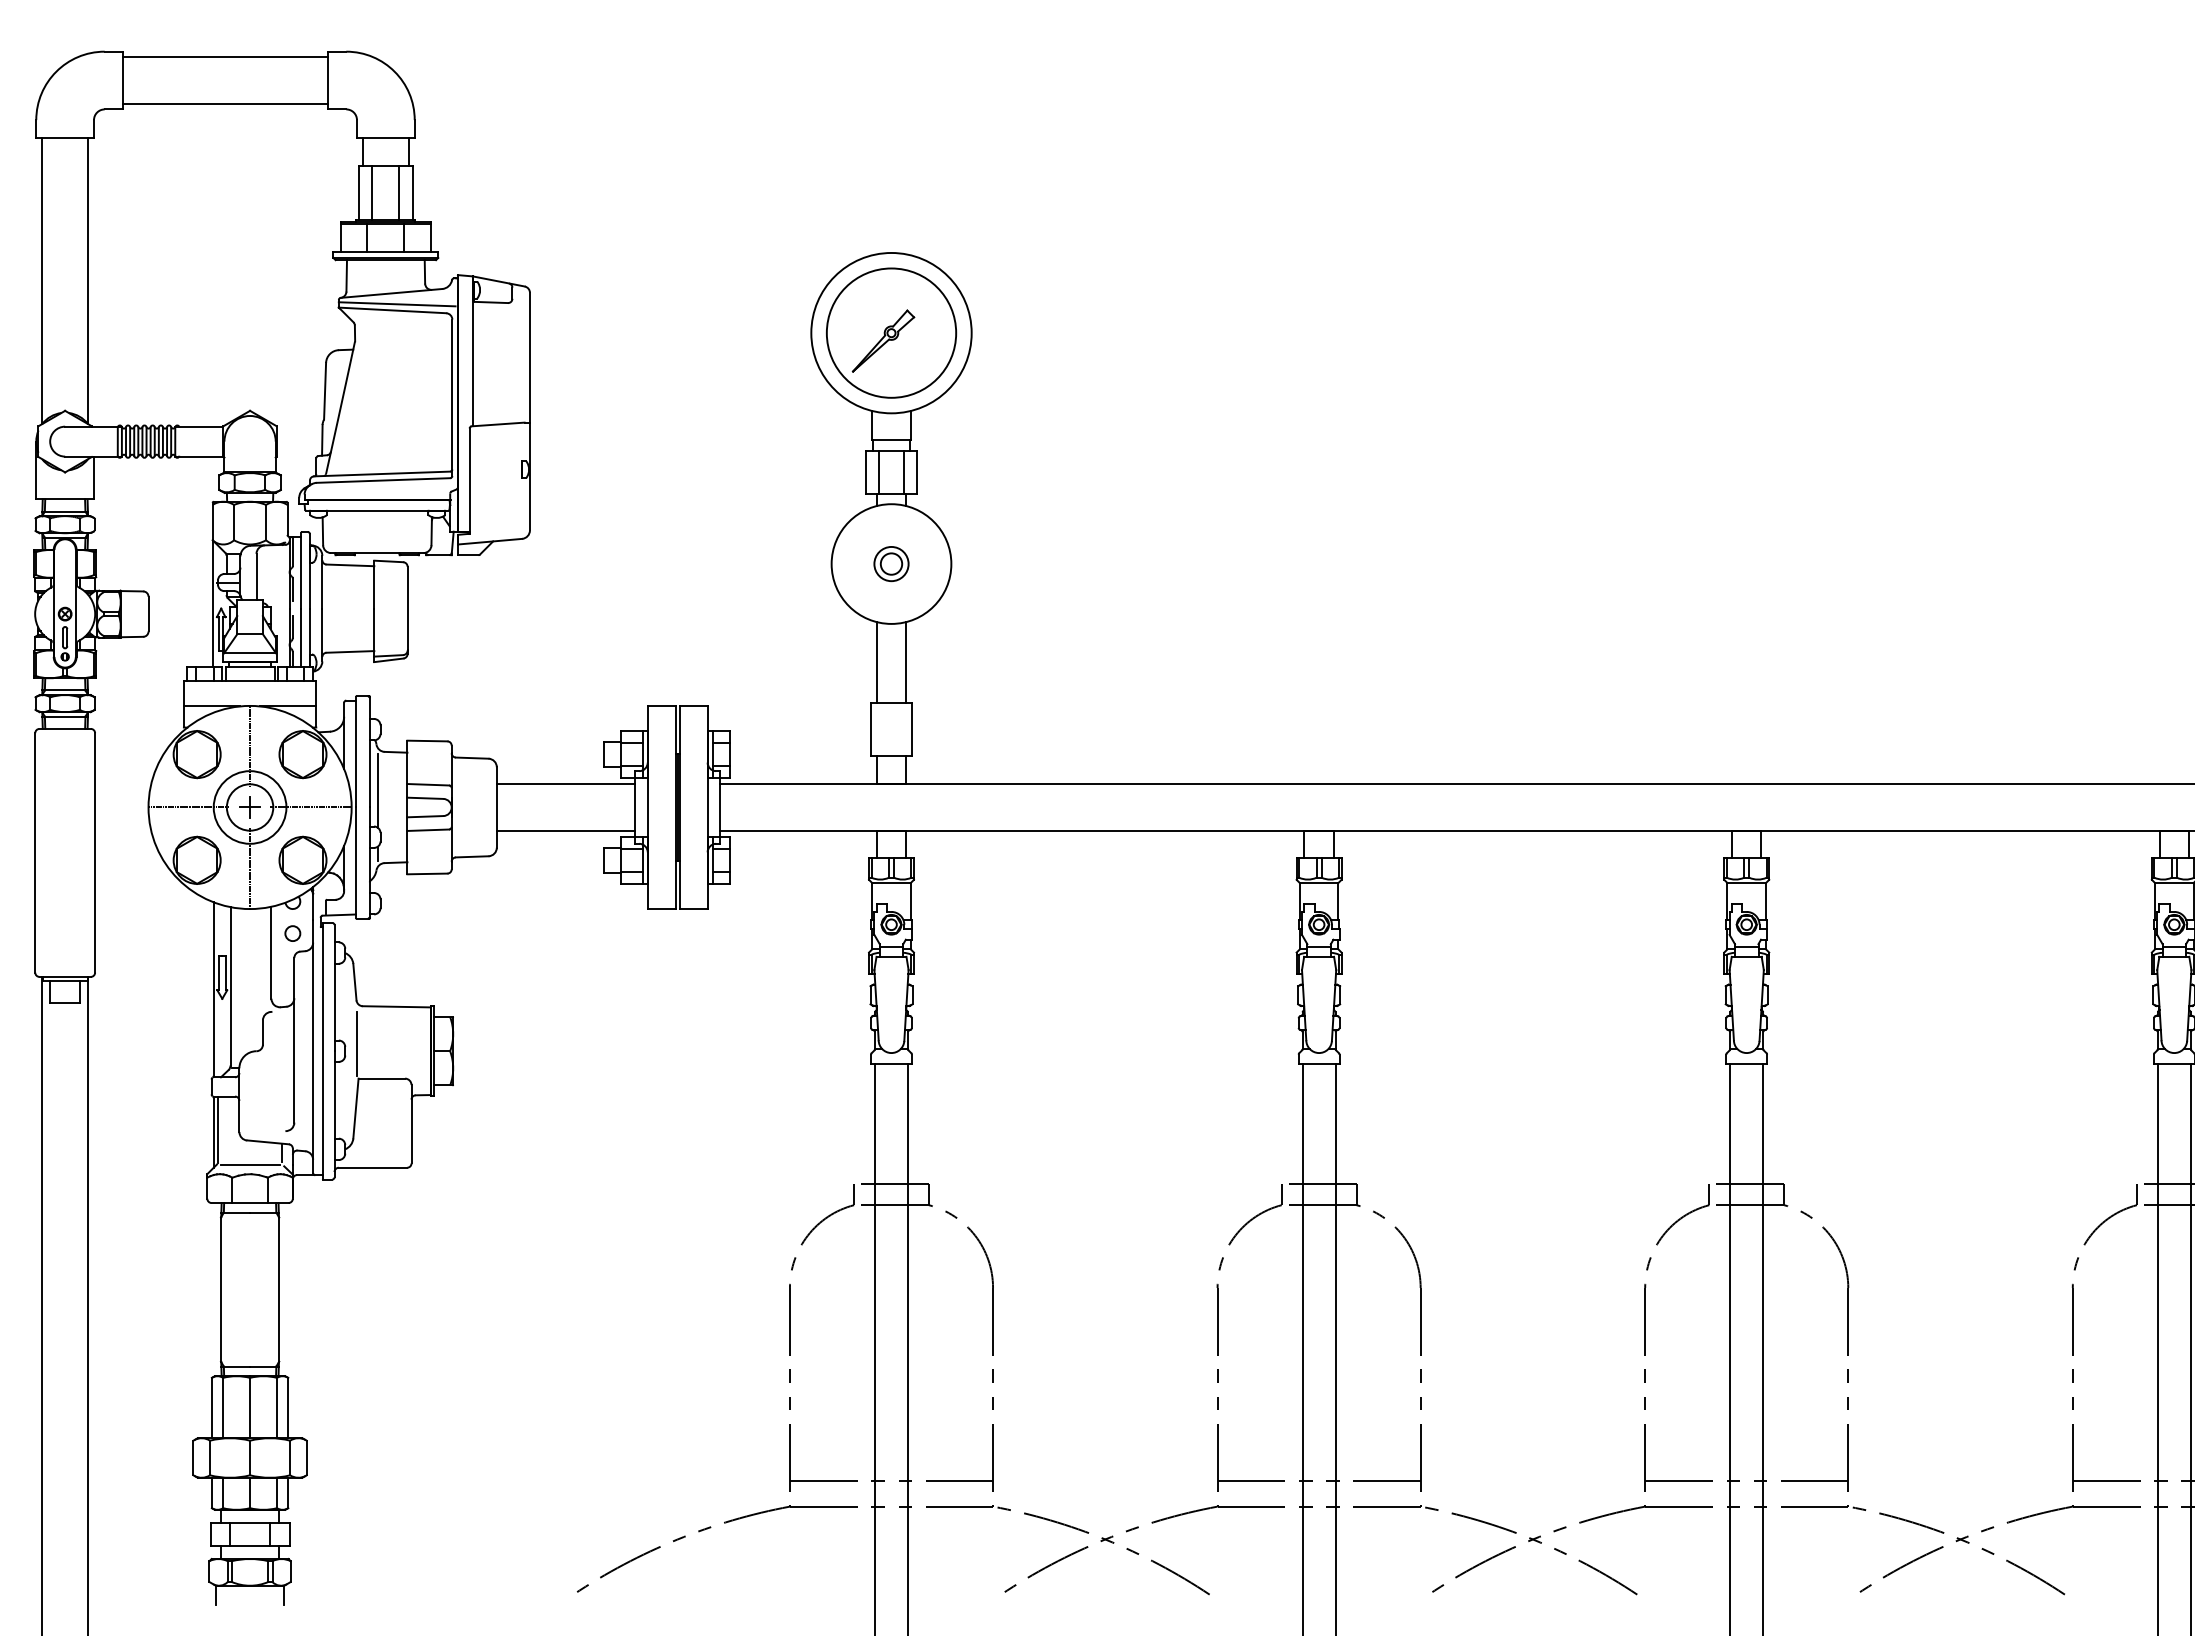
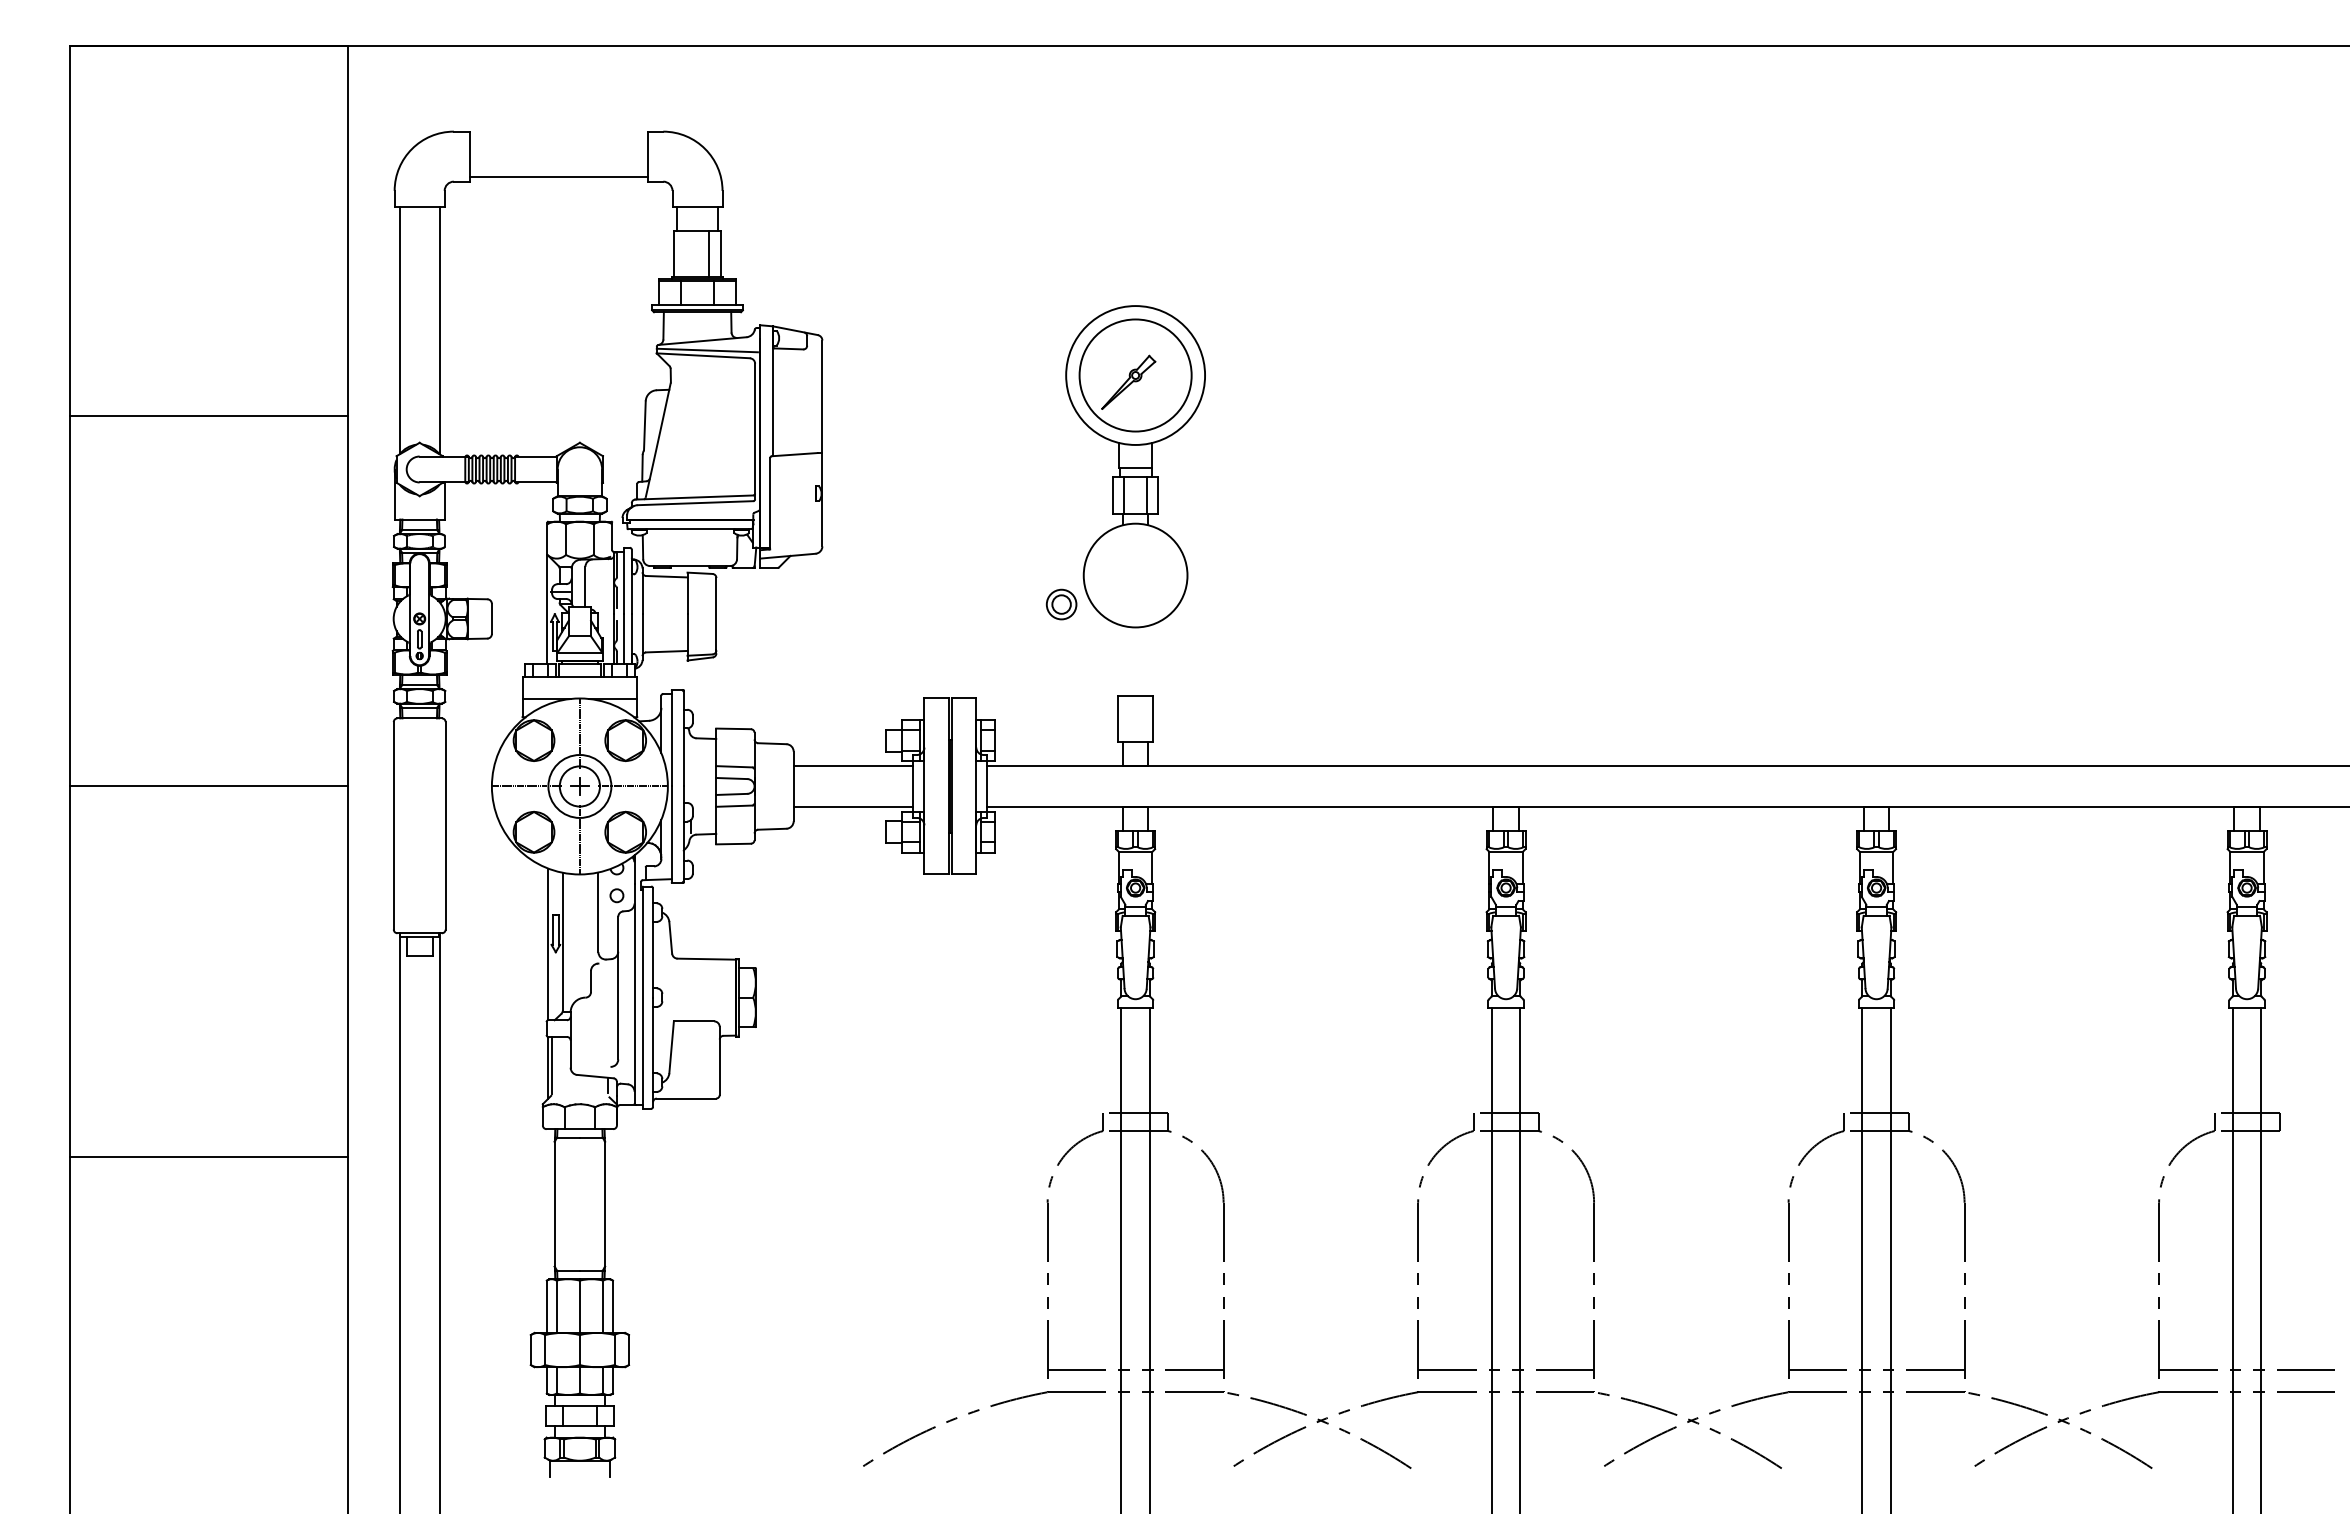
line: (225, 57) -> (558, 136), removed
line: (371, 192) -> (685, 253), removed
part: (891, 563) -> (1061, 604), moved
line: (876, 662) -> (1122, 660), removed
line: (906, 662) -> (1148, 660), removed
line: (377, 791) -> (690, 772), removed
line: (356, 1042) -> (672, 990), removed
line: (250, 1164) -> (580, 1095), removed

